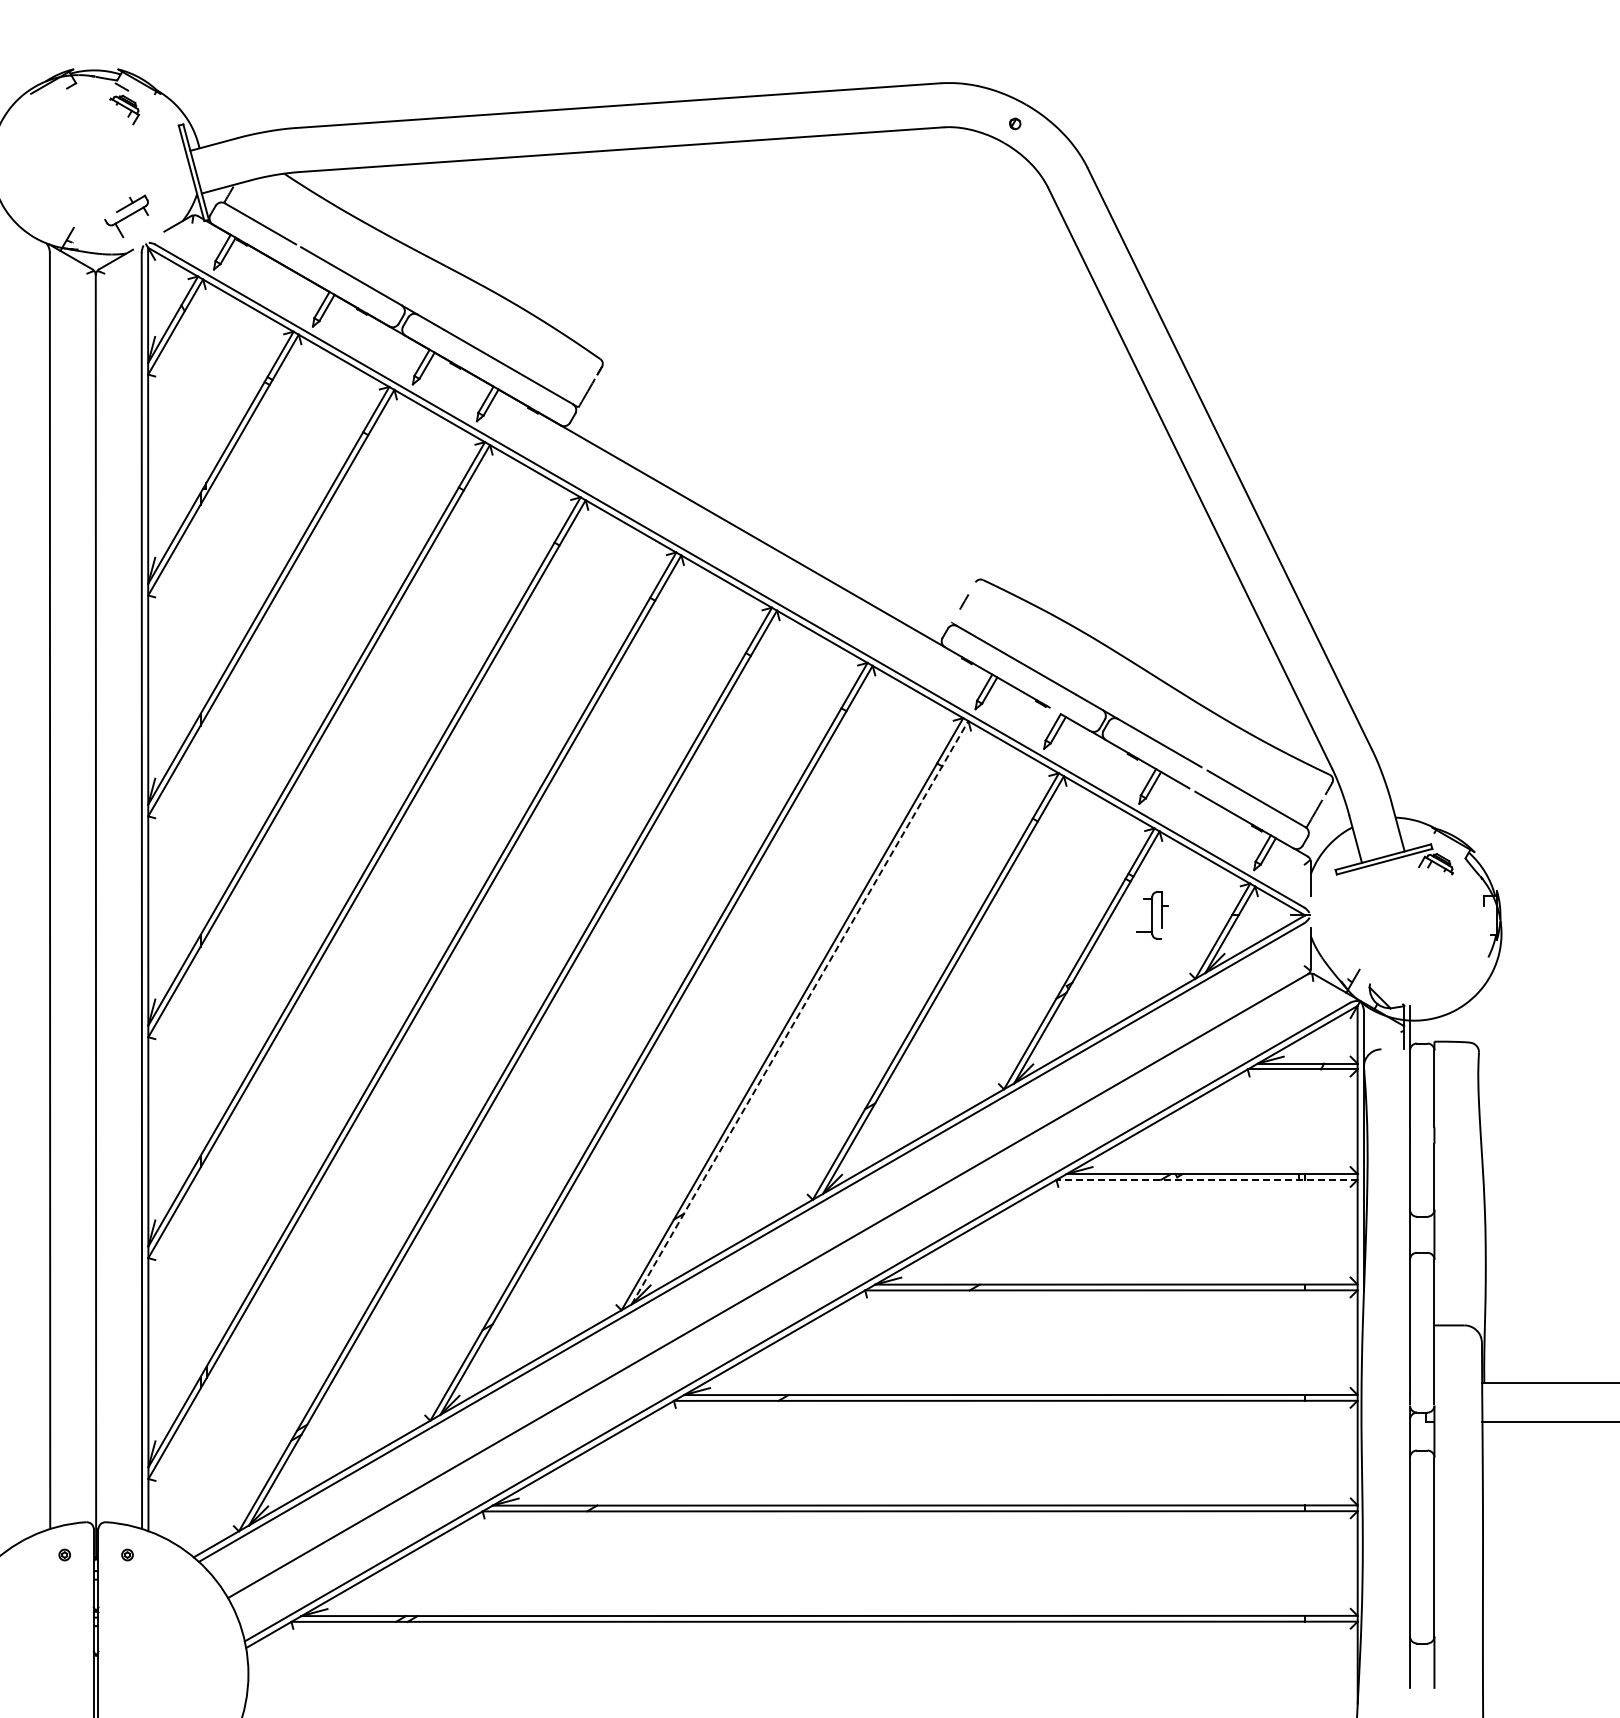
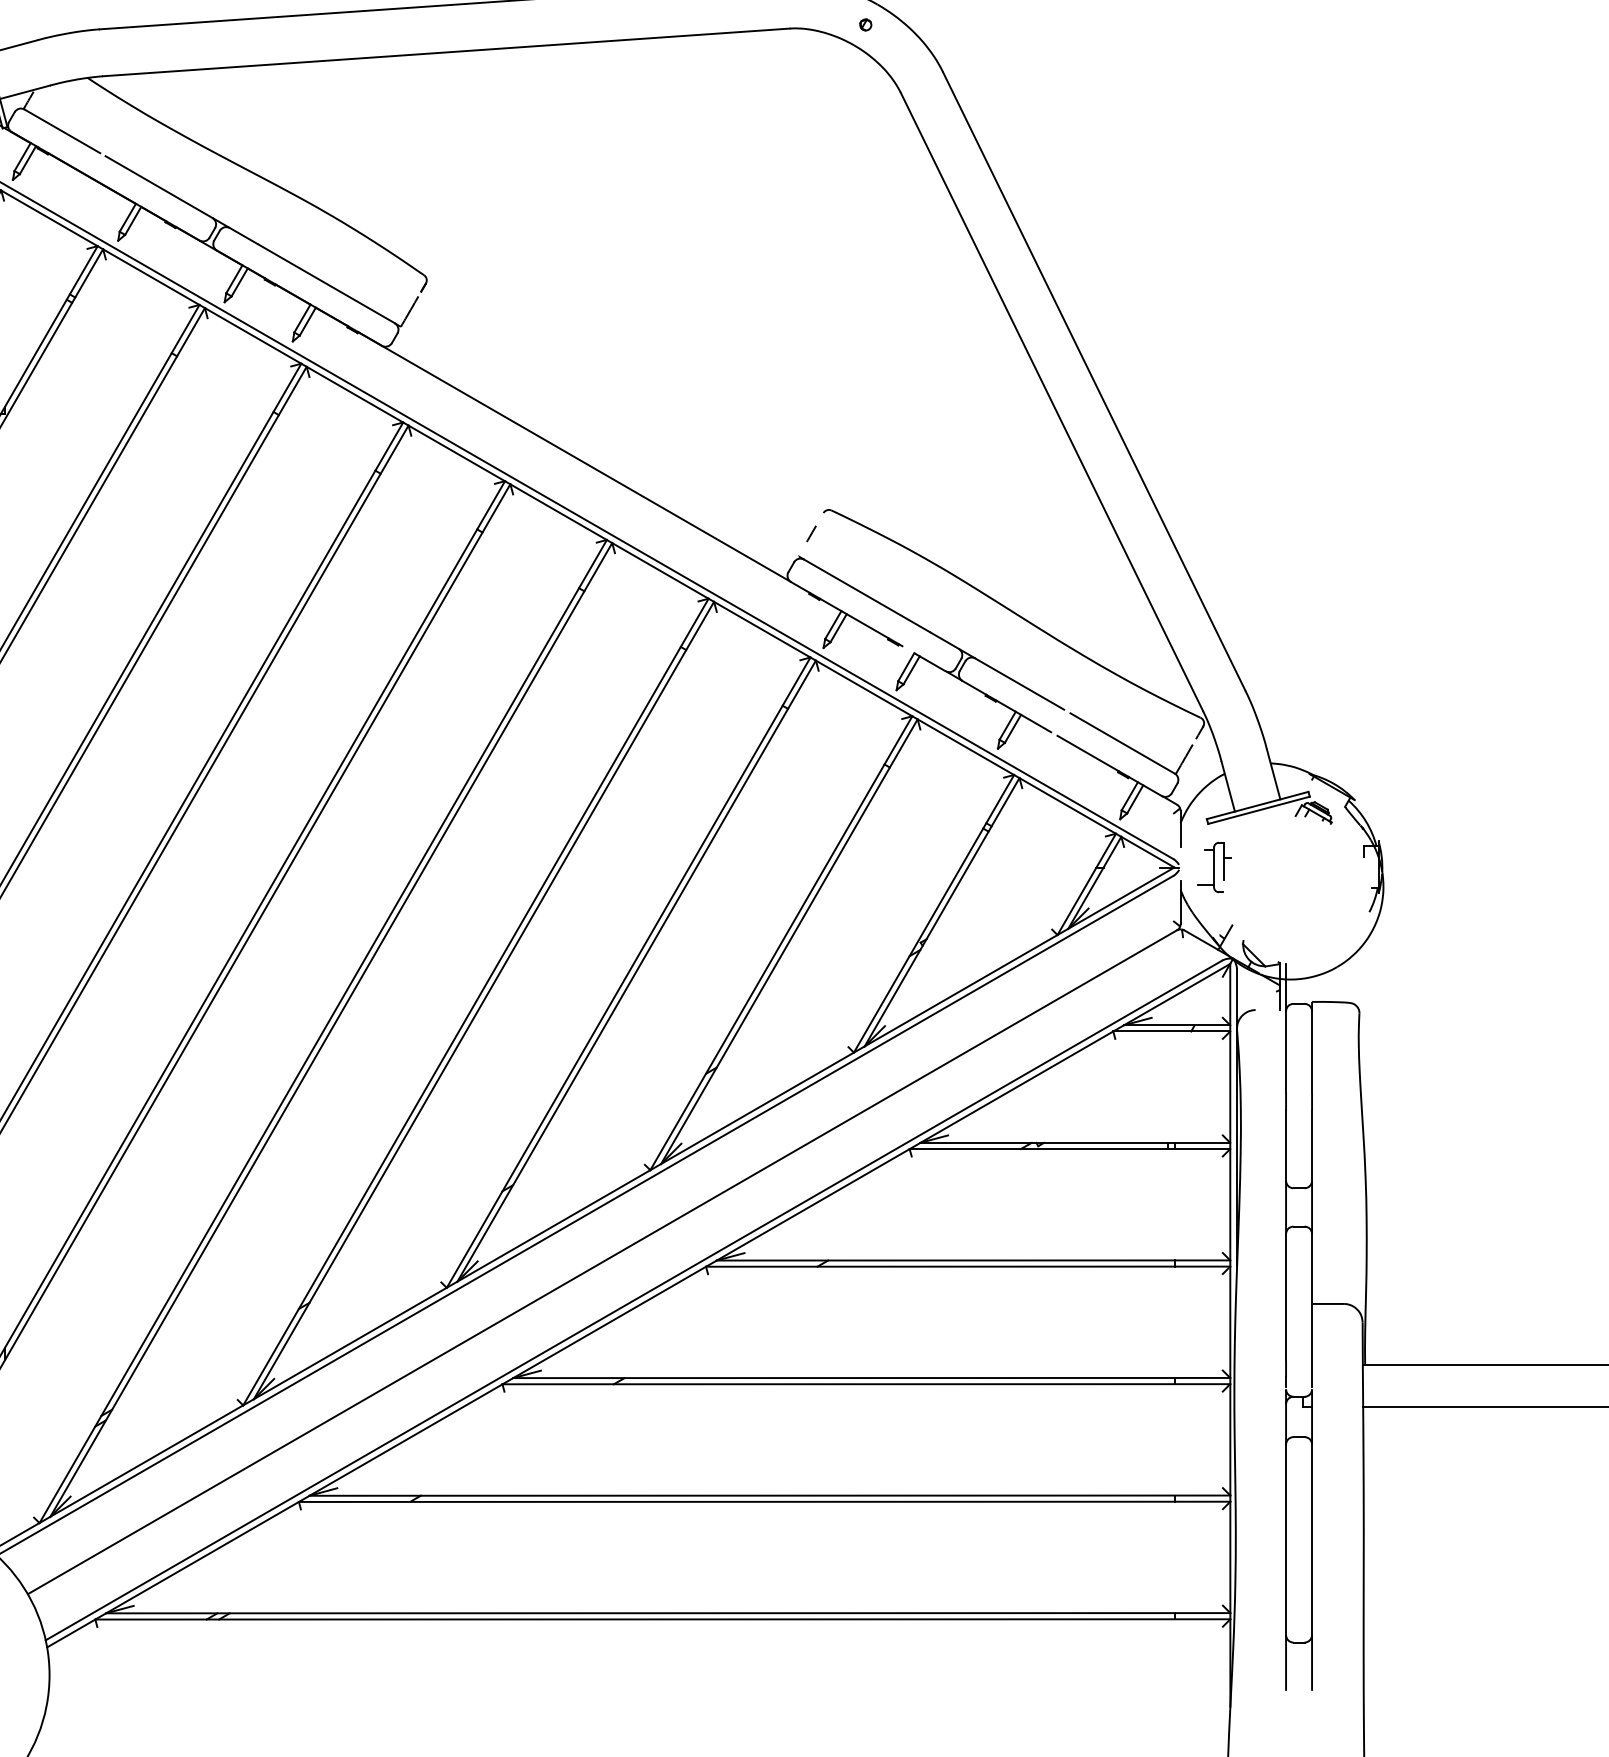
part: (1152, 915) -> (1214, 867), moved
line: (800, 1012) -> (637, 970), dashed -> solid
line: (1206, 1179) -> (1069, 1148), dashed -> solid

